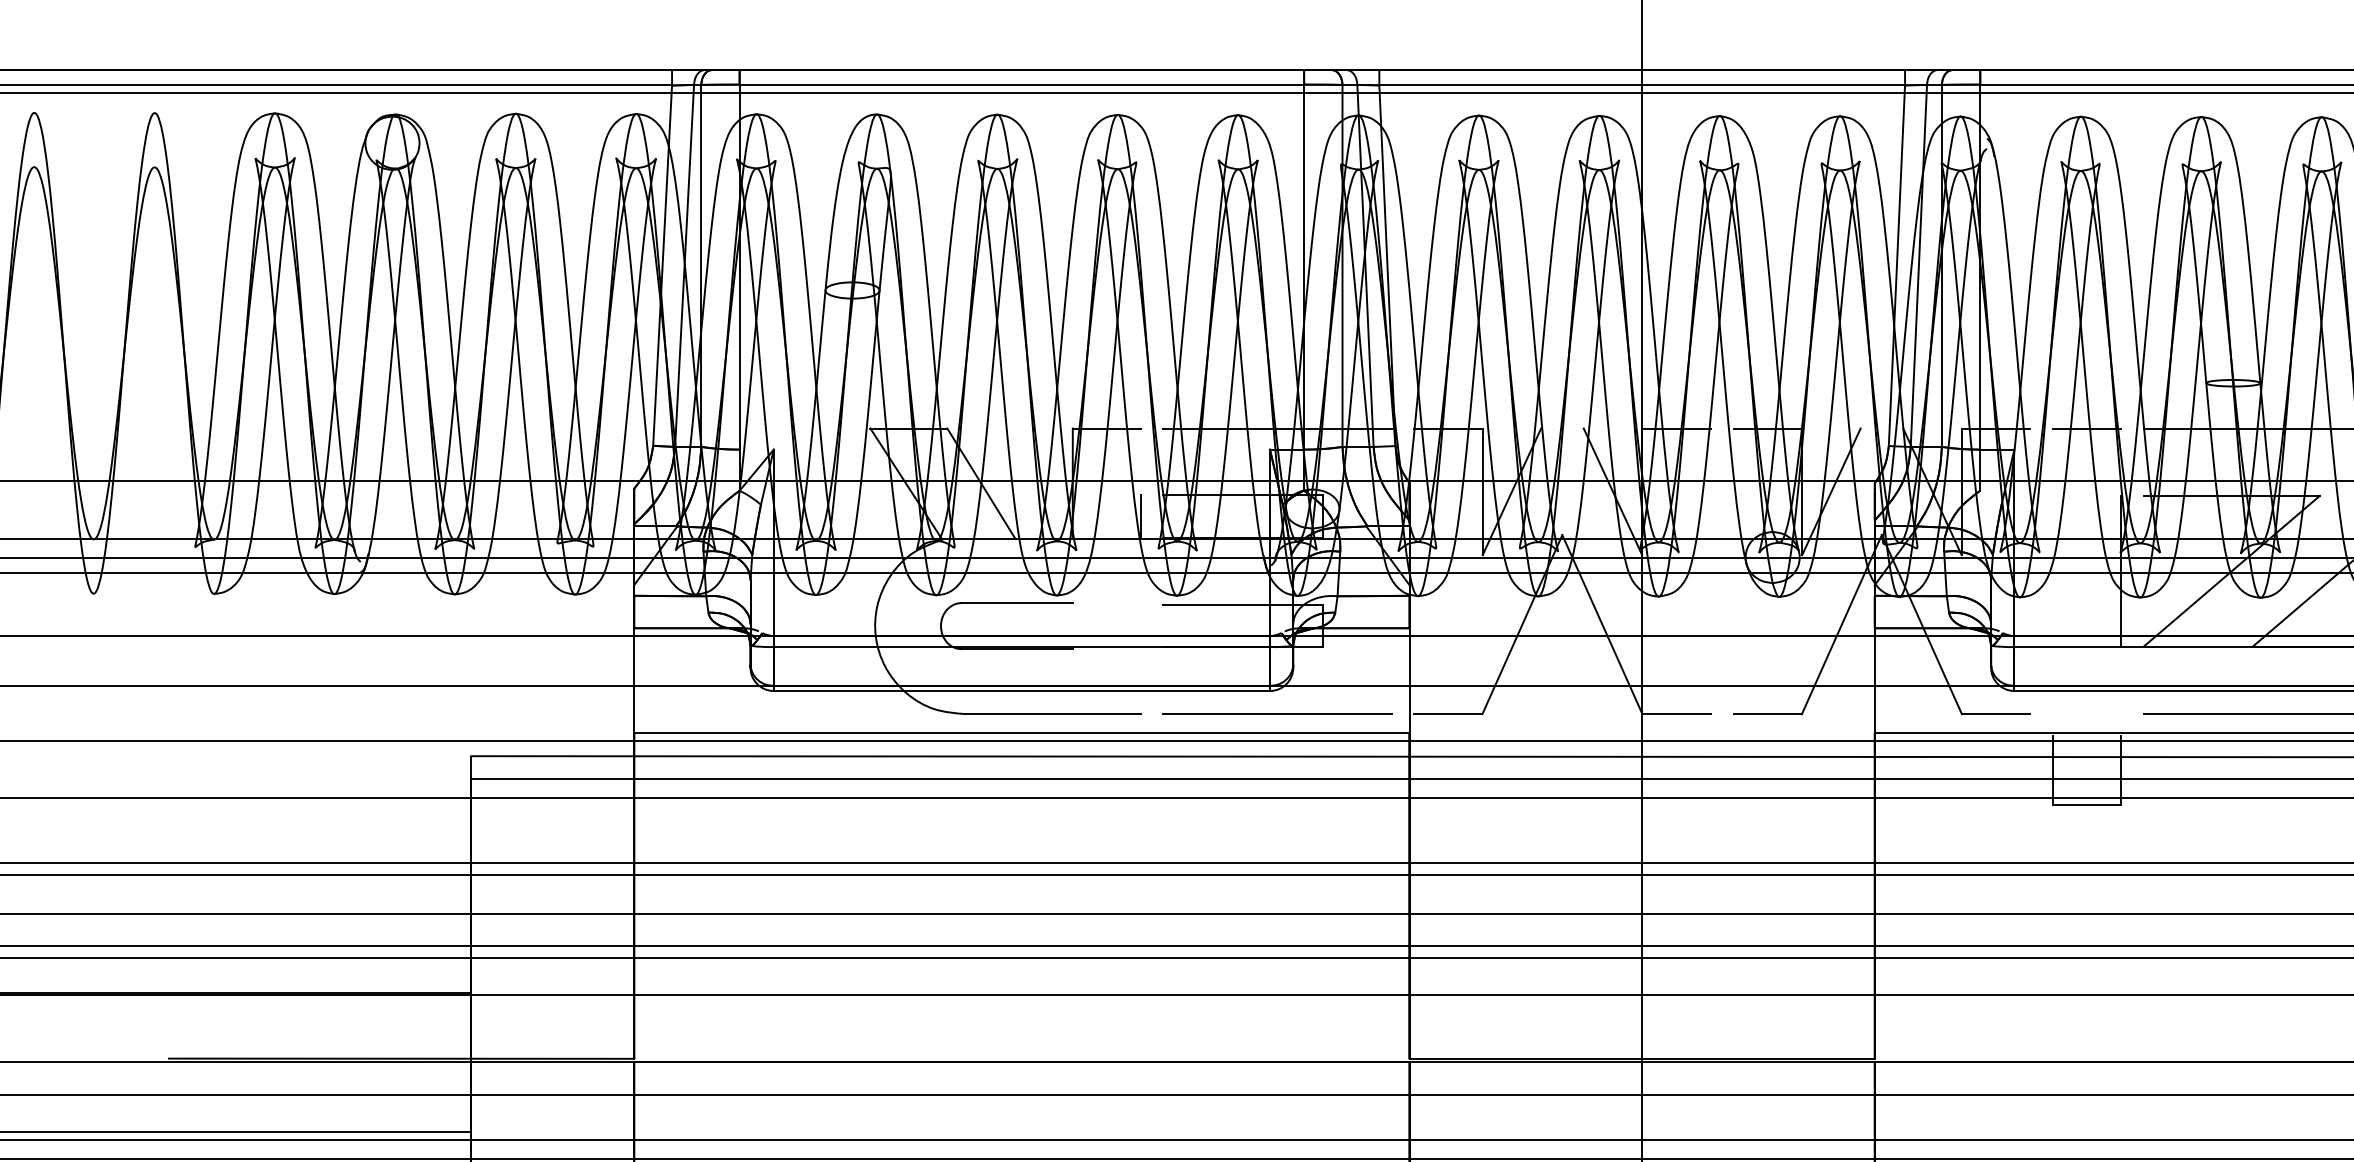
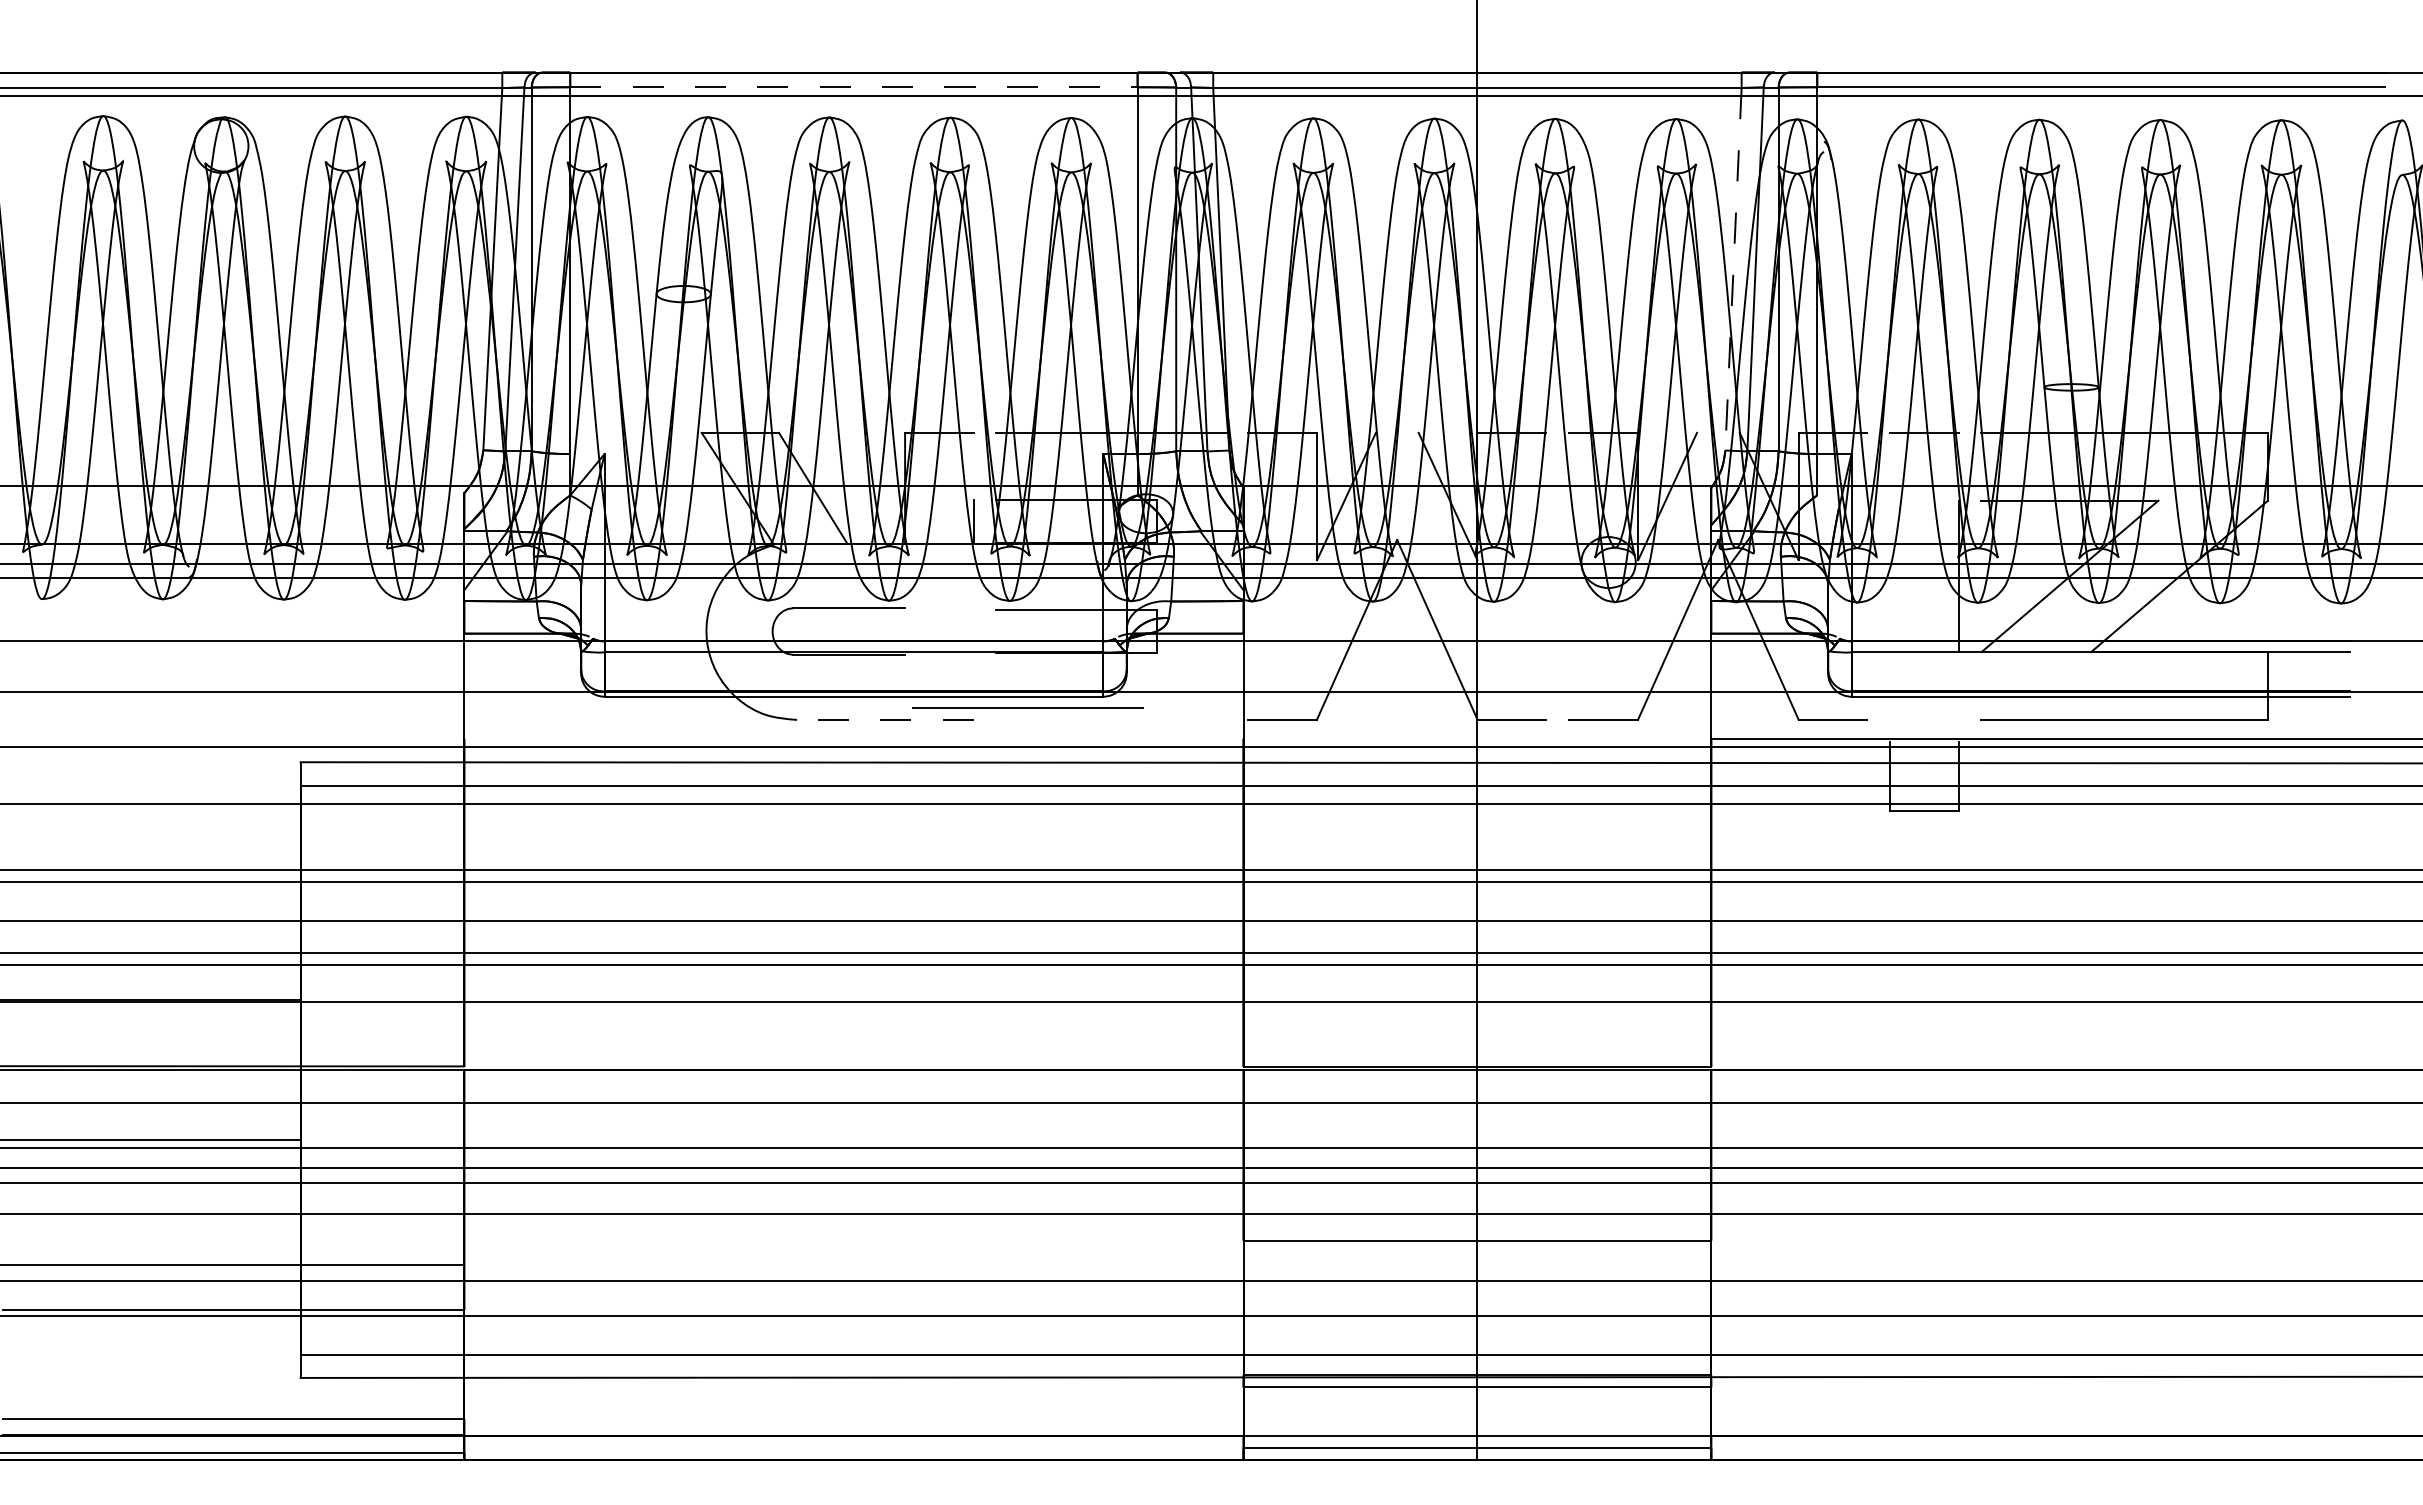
line: (1021, 84) -> (853, 87), solid -> dashed
line: (1896, 265) -> (1733, 269), solid -> dashed
line: (1052, 713) -> (884, 719), solid -> dashed
line: (1277, 713) -> (1027, 707), moved
line: (1021, 732) -> (853, 738), removed

